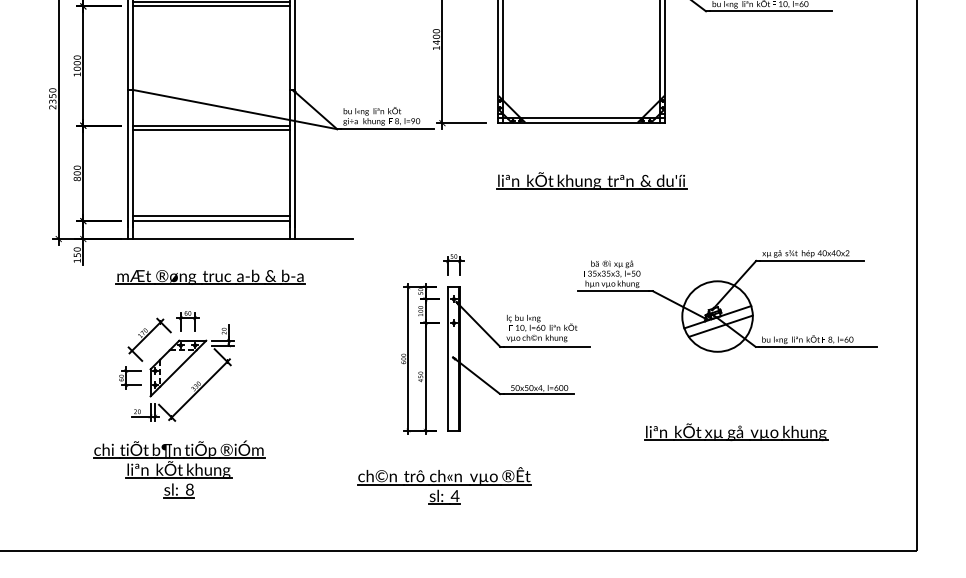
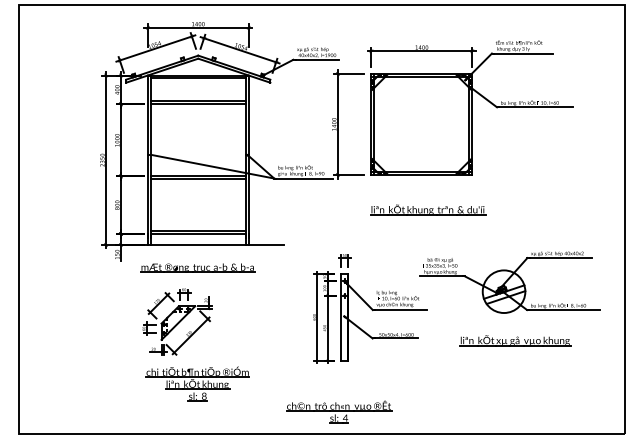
part: (736, 432) -> (515, 340), moved
part: (178, 468) -> (197, 383), moved
part: (445, 485) -> (339, 411), moved

